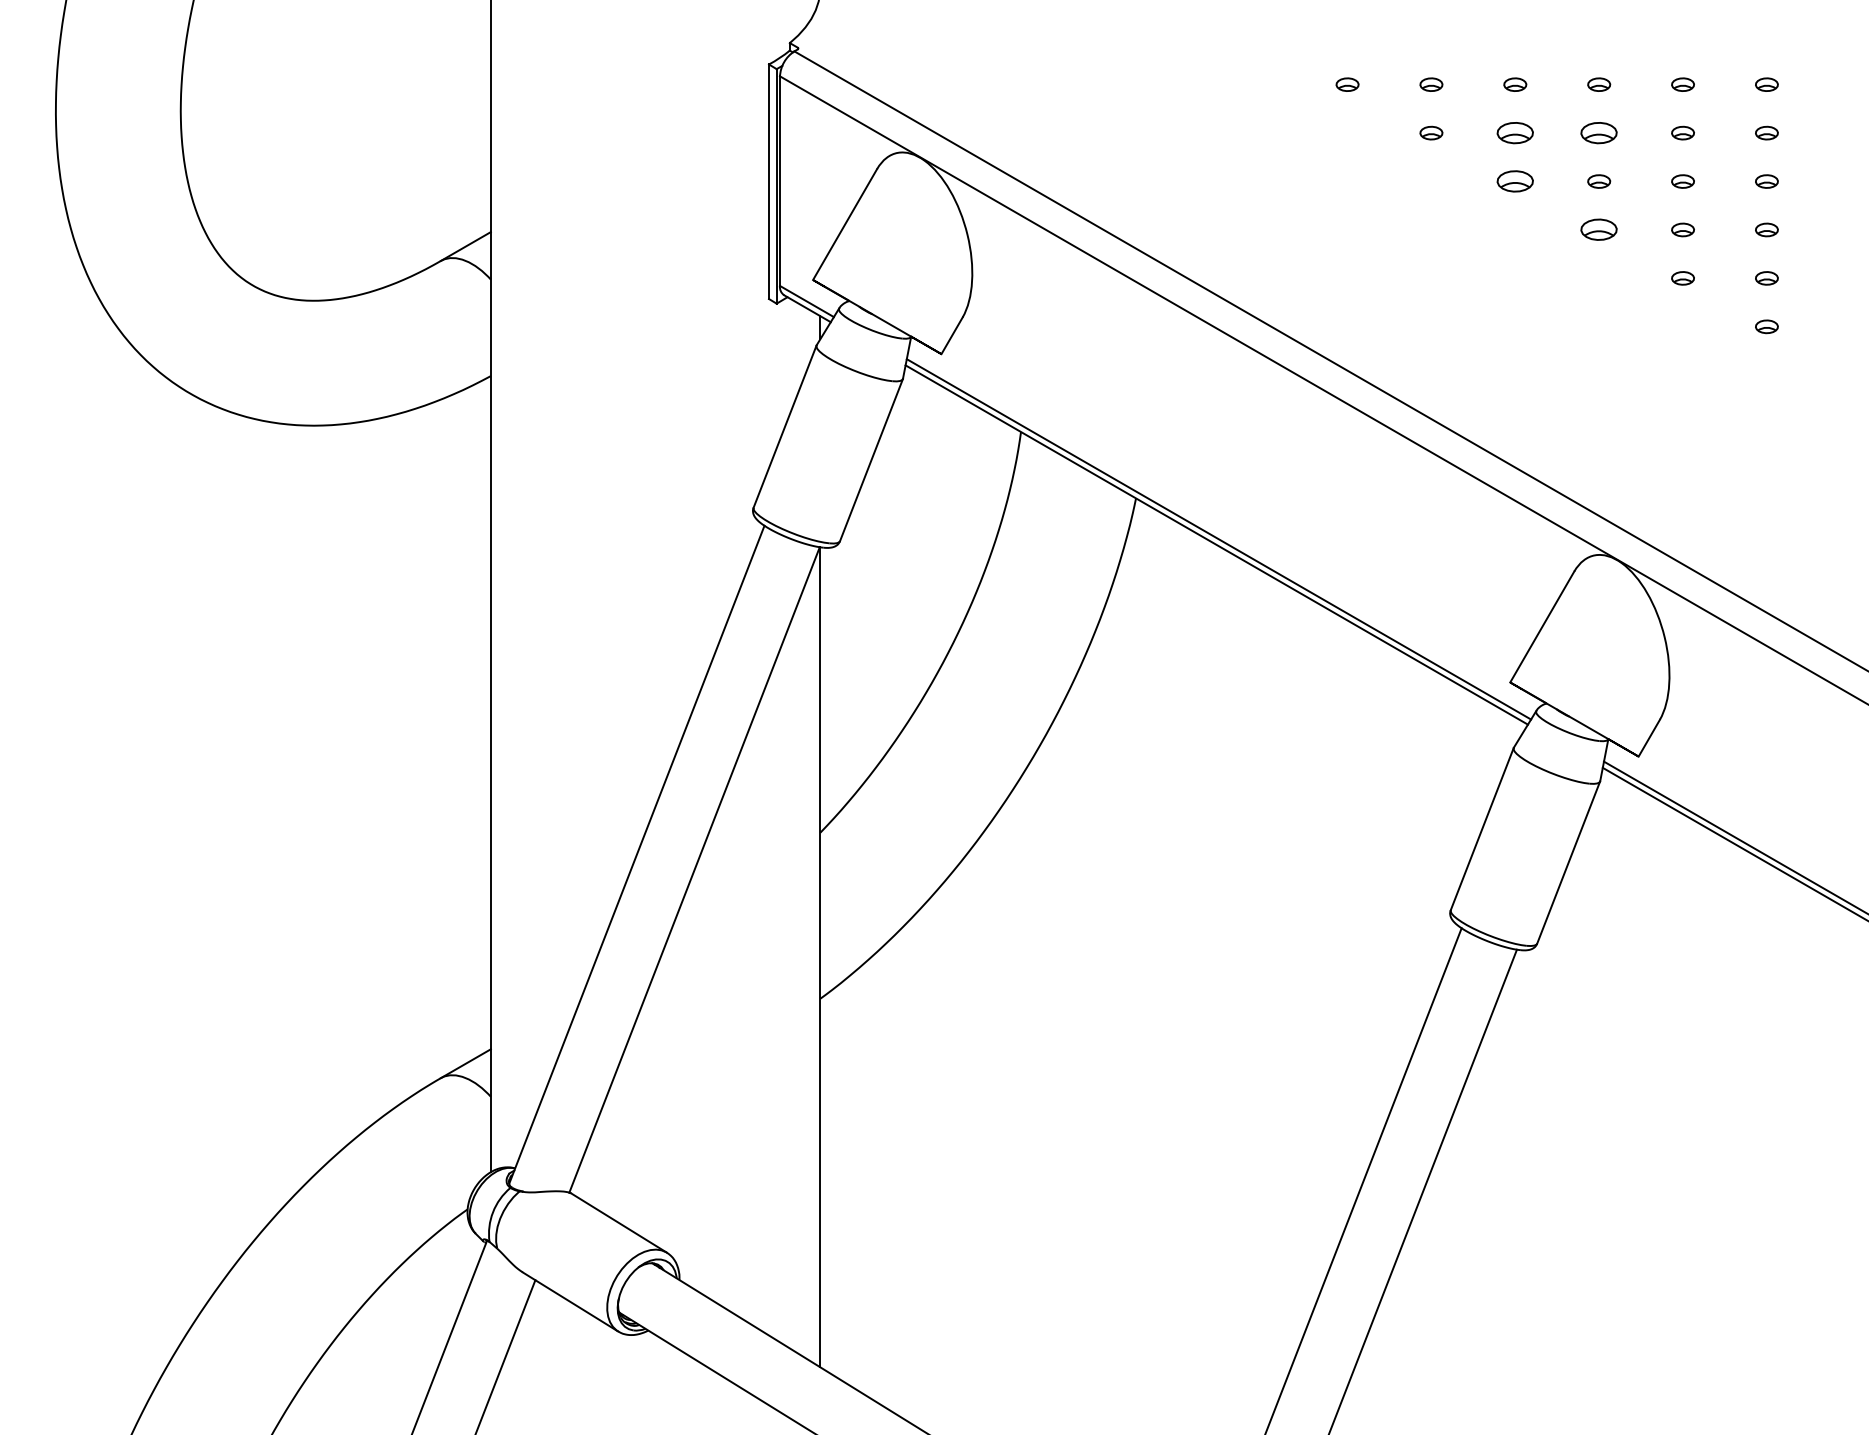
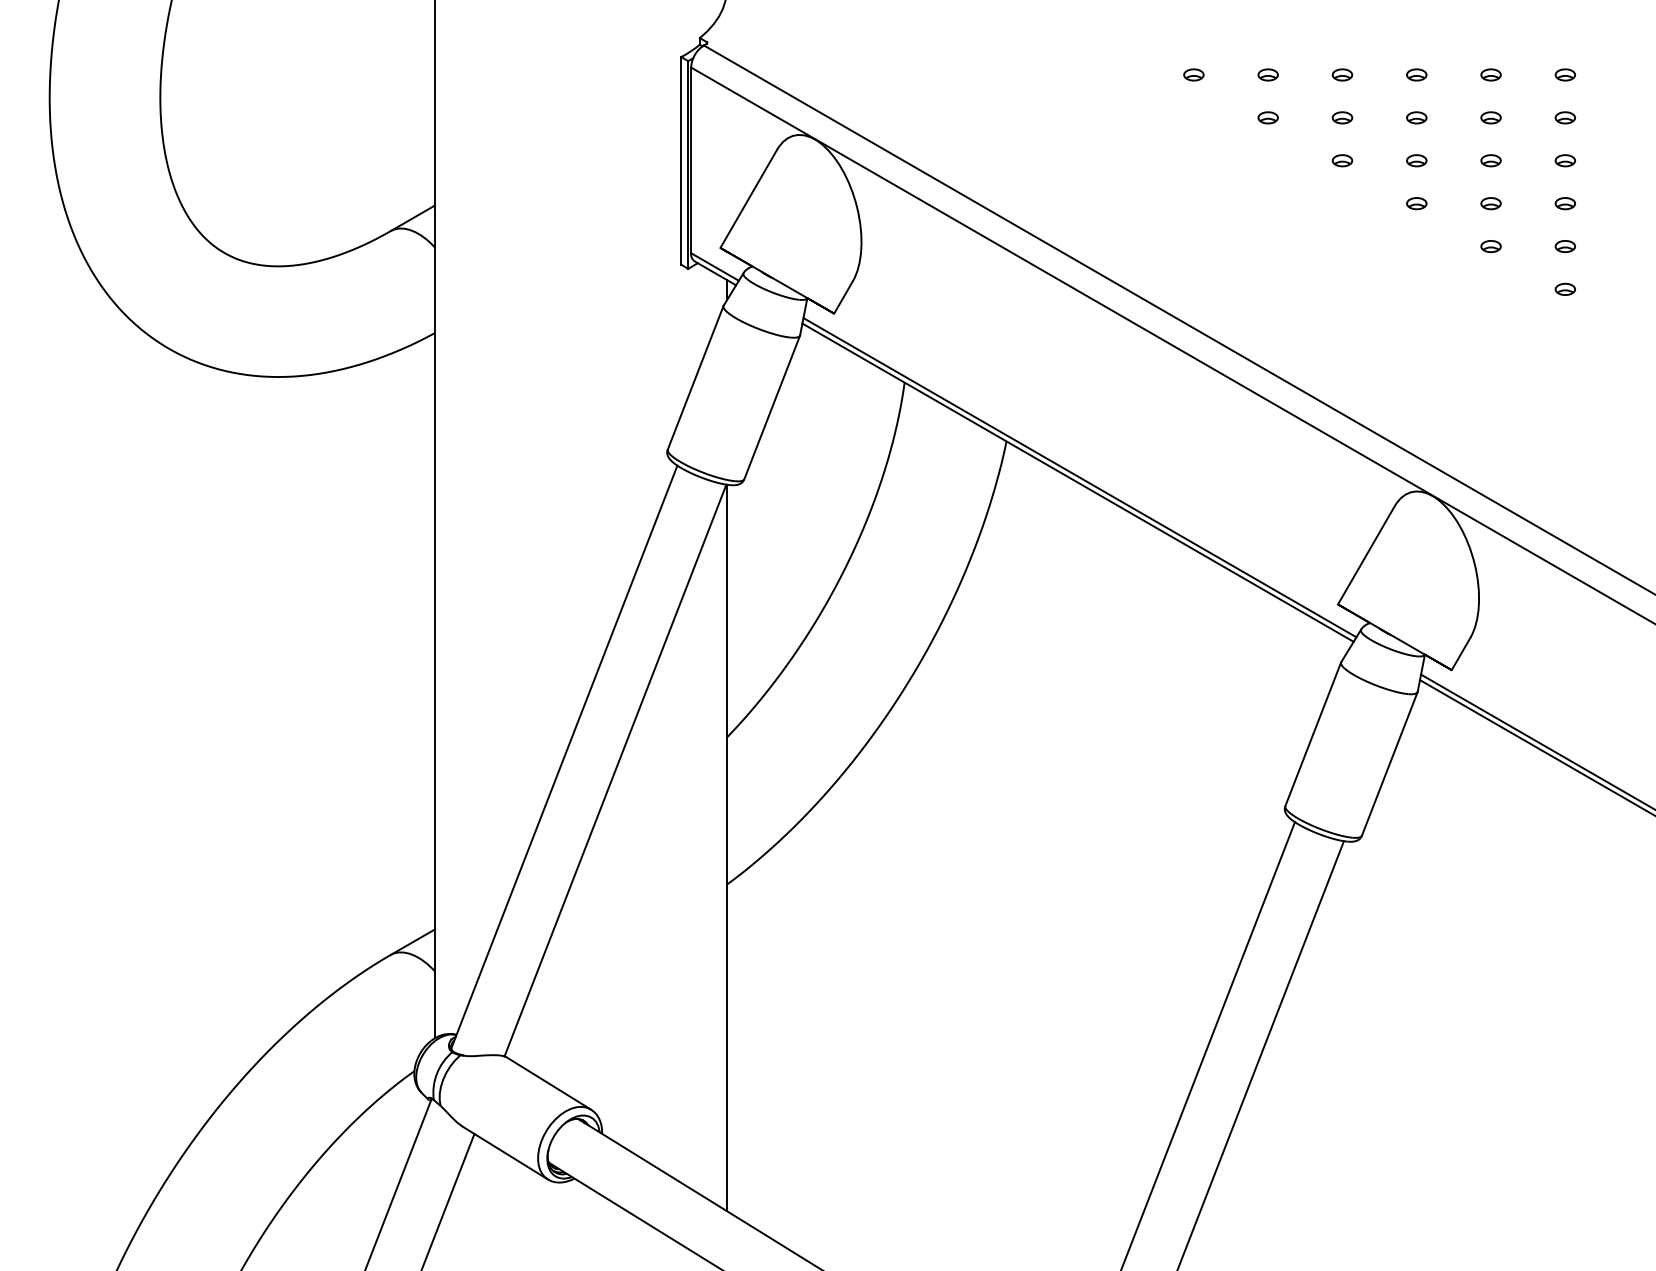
part: (1515, 132) -> (1342, 117), size x0.62
part: (1598, 132) -> (1416, 117), size x0.62
part: (1515, 181) -> (1342, 160), size x0.62
part: (1598, 229) -> (1416, 203), size x0.62

